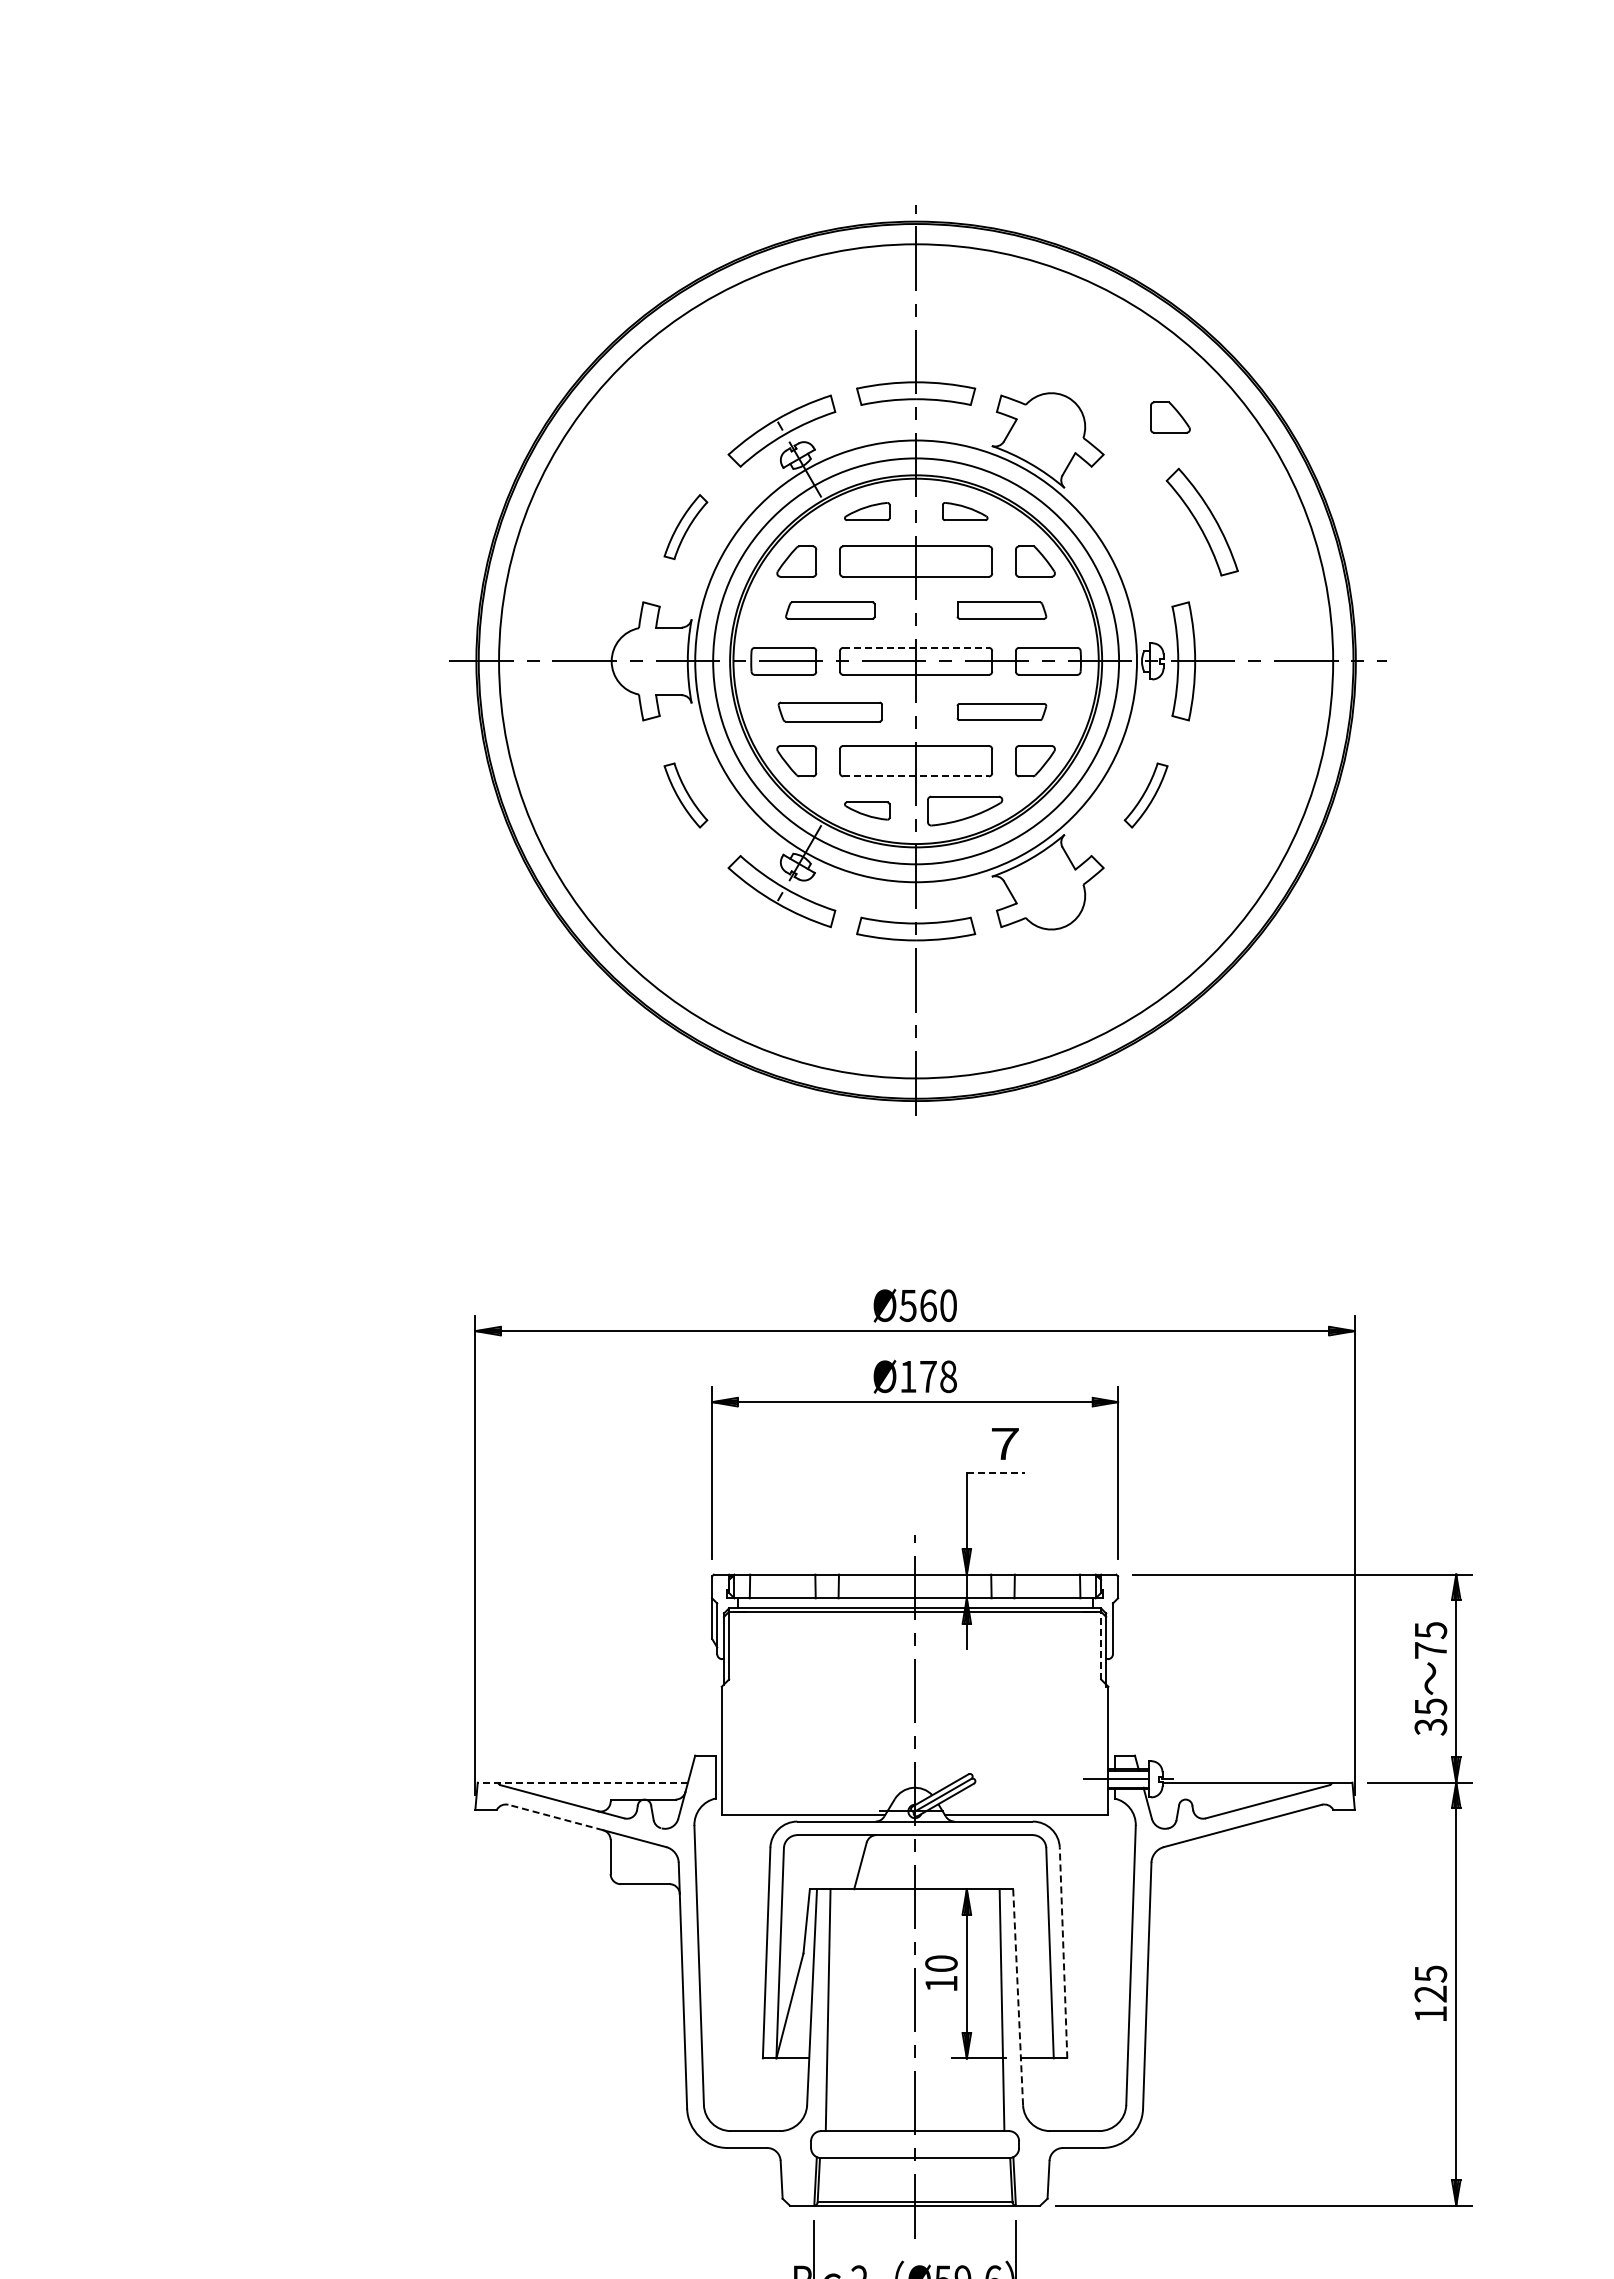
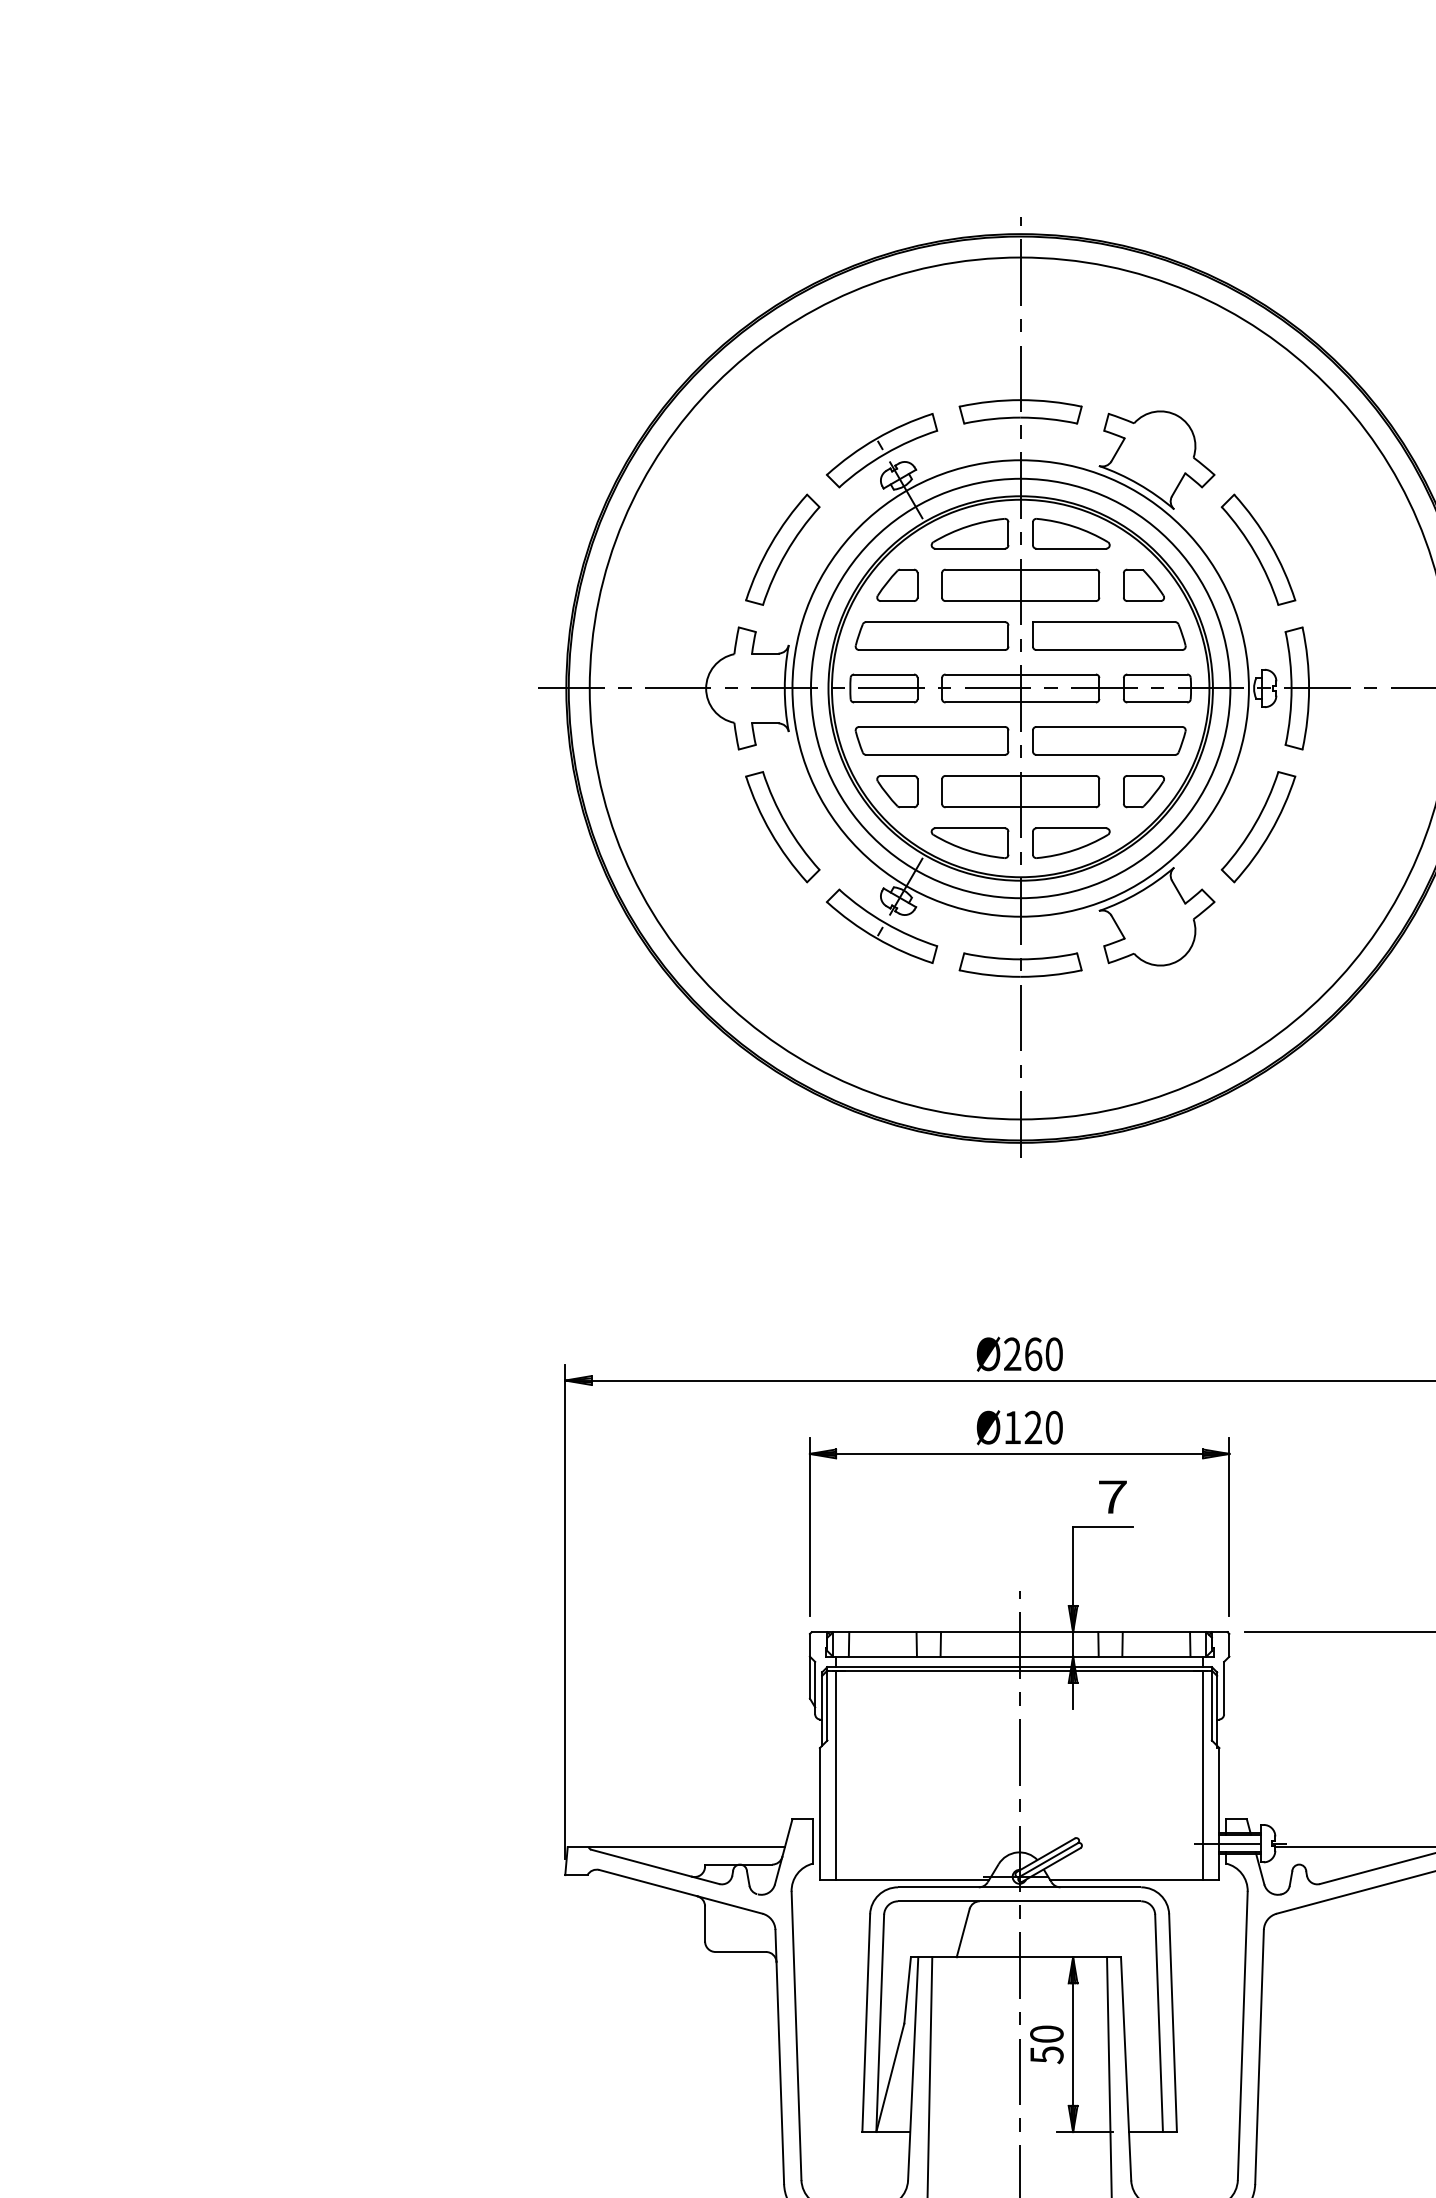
part: (1170, 417) -> (1283, 436), removed
part: (867, 511) -> (970, 533), size x1.67
part: (965, 511) -> (1071, 533), size x1.67
part: (1201, 521) -> (1257, 549), moved
part: (685, 526) -> (782, 549), size x1.67
part: (830, 610) -> (932, 635), size x1.67
part: (1001, 610) -> (1108, 635), size x1.67
line: (916, 647) -> (1021, 674), dashed -> solid
part: (830, 711) -> (932, 740), size x1.43
part: (1001, 711) -> (1108, 740), size x1.67
line: (916, 776) -> (1021, 807), dashed -> solid
part: (685, 795) -> (782, 827), size x1.67
part: (1145, 795) -> (1257, 827), size x1.67
part: (867, 810) -> (970, 842), size x1.67
text: (907, 1305) -> (1011, 1354), Ø560 -> Ø260
text: (938, 1376) -> (1043, 1427), Ø178 -> Ø120
line: (996, 1473) -> (1103, 1527), dashed -> solid
line: (1101, 1645) -> (1212, 1705), dashed -> solid
line: (737, 1712) -> (836, 1774), added
line: (1092, 1712) -> (1202, 1774), added
line: (582, 1782) -> (675, 1846), dashed -> solid
line: (555, 1817) -> (648, 1883), dashed -> solid
line: (1063, 1952) -> (1172, 2022), dashed -> solid
text: (941, 1983) -> (1046, 2054), 10 -> 50
line: (1018, 1996) -> (1126, 2068), dashed -> solid

